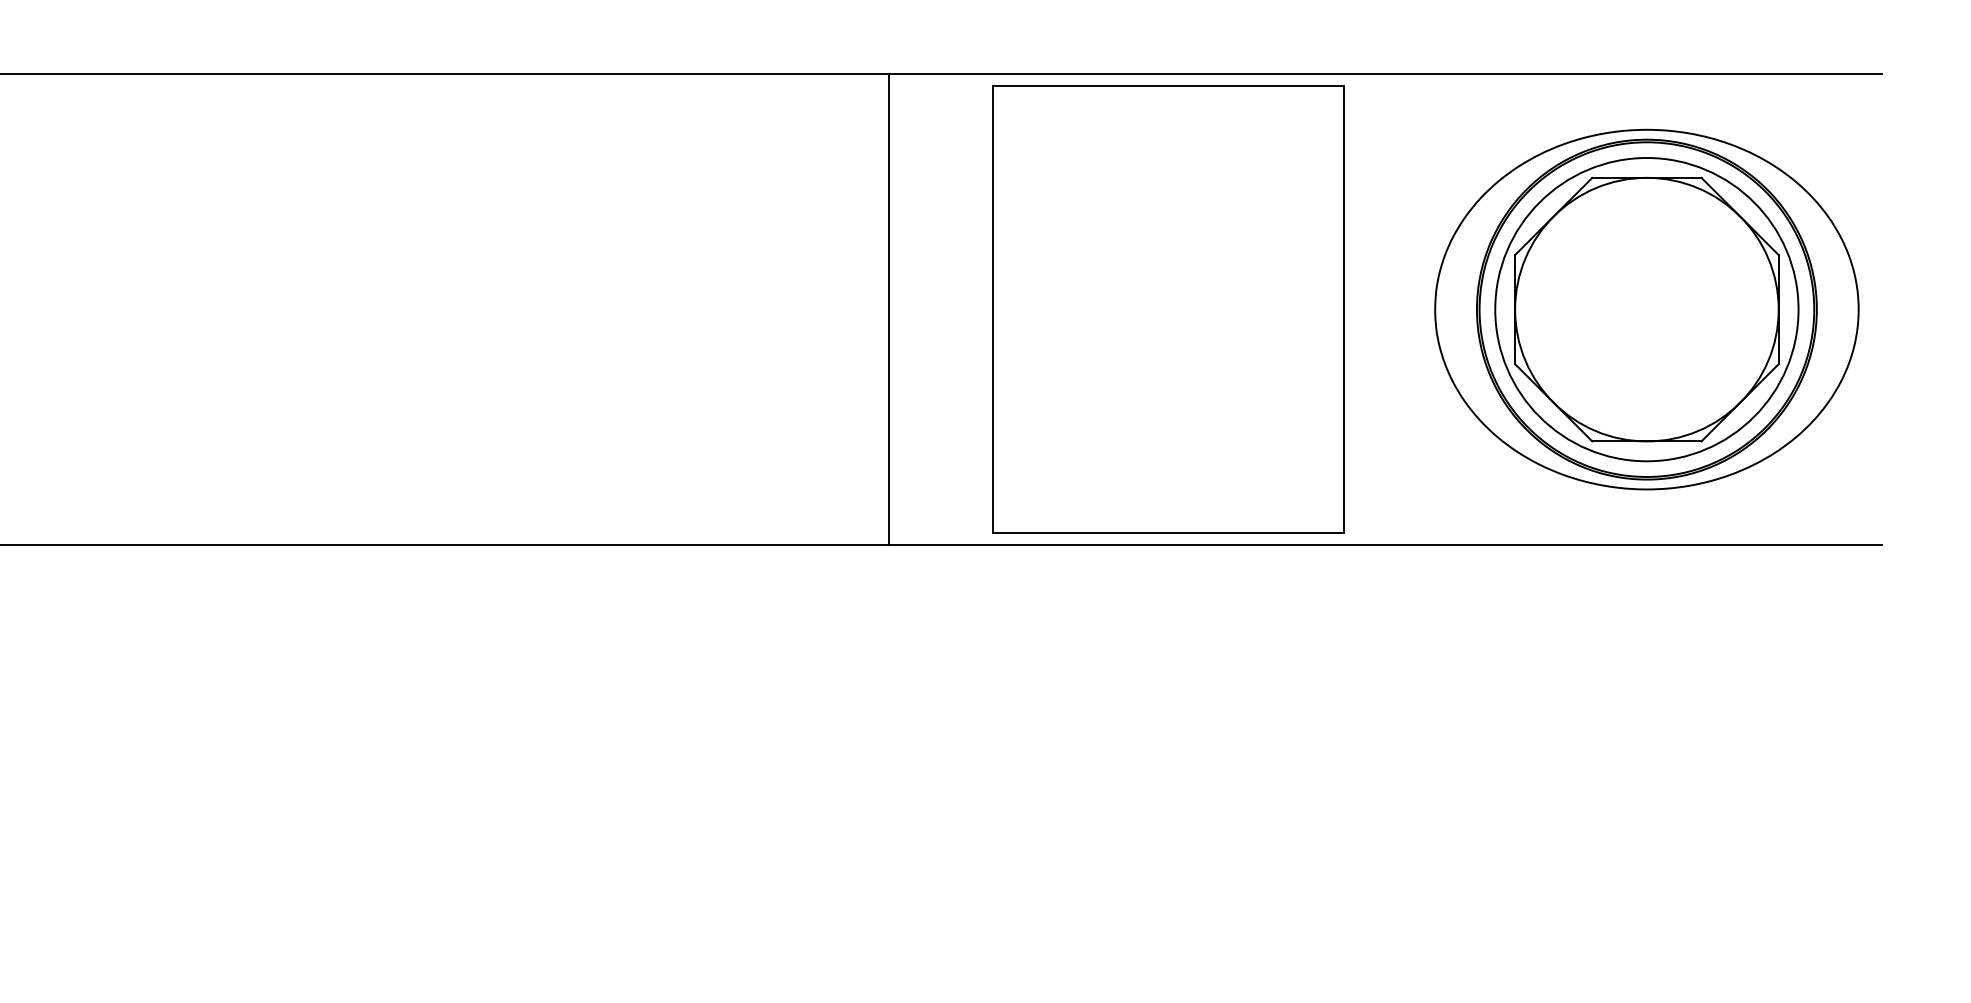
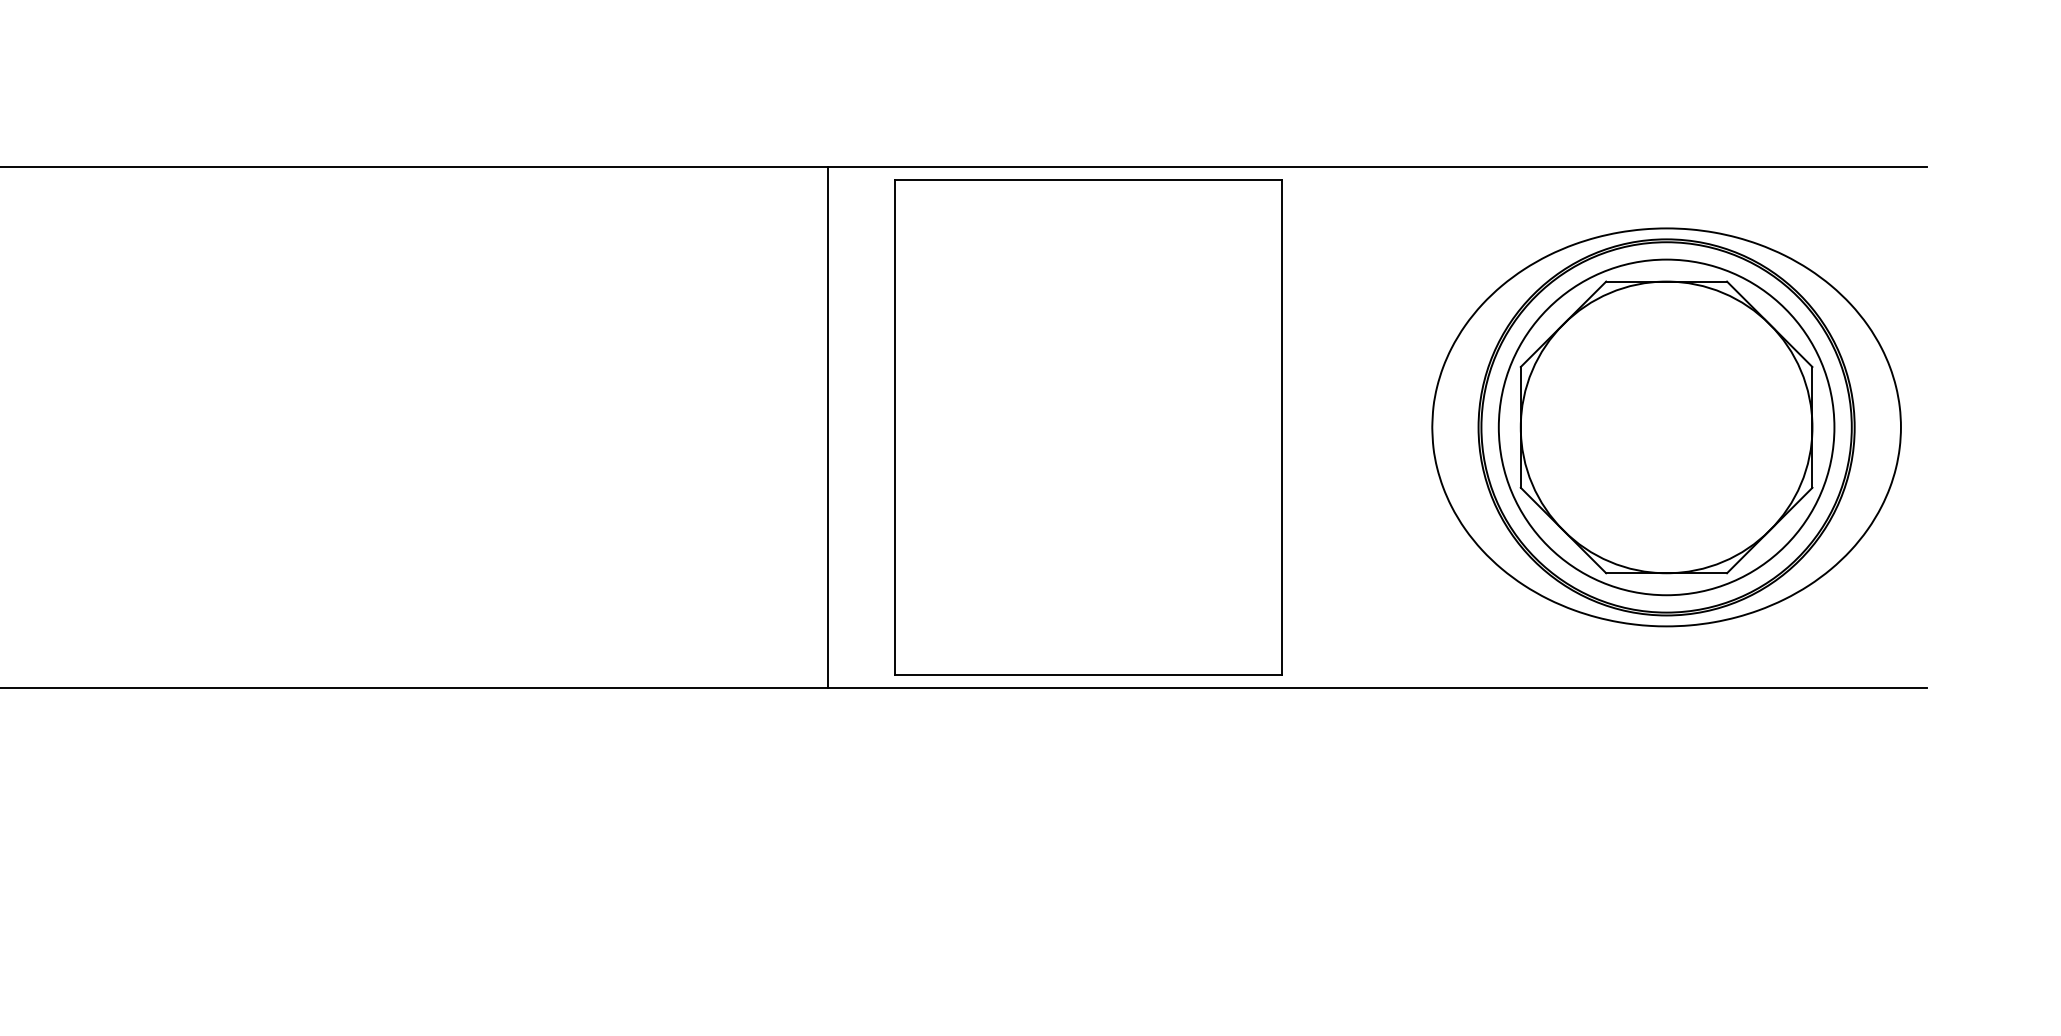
part: (1168, 309) -> (1088, 427), moved

